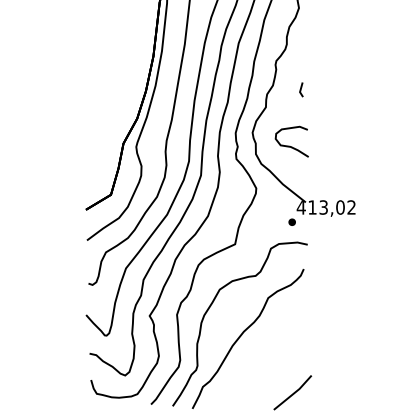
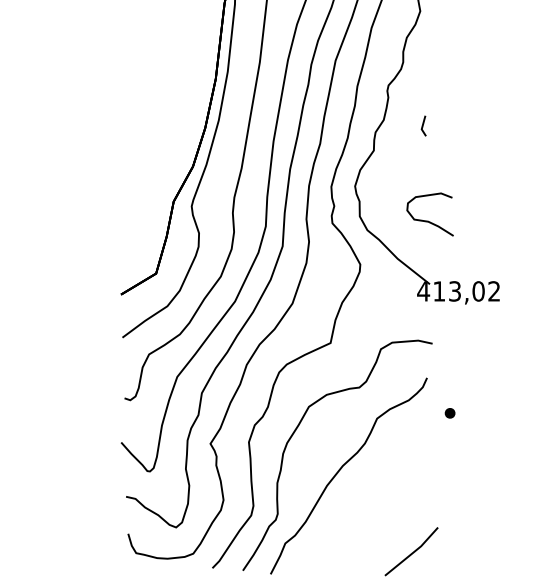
curve: (289, 145) -> (426, 219), moved
part: (291, 221) -> (449, 412), moved

